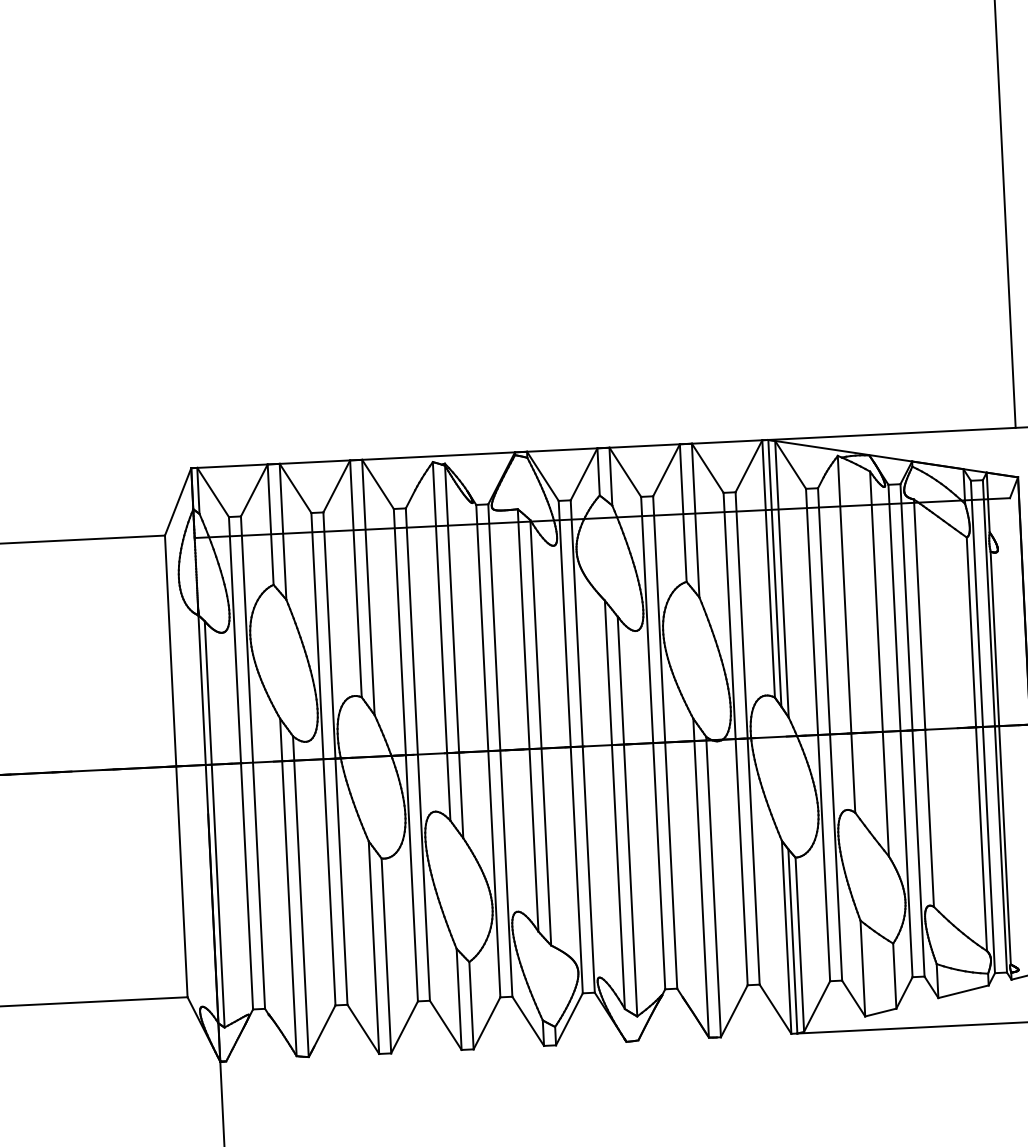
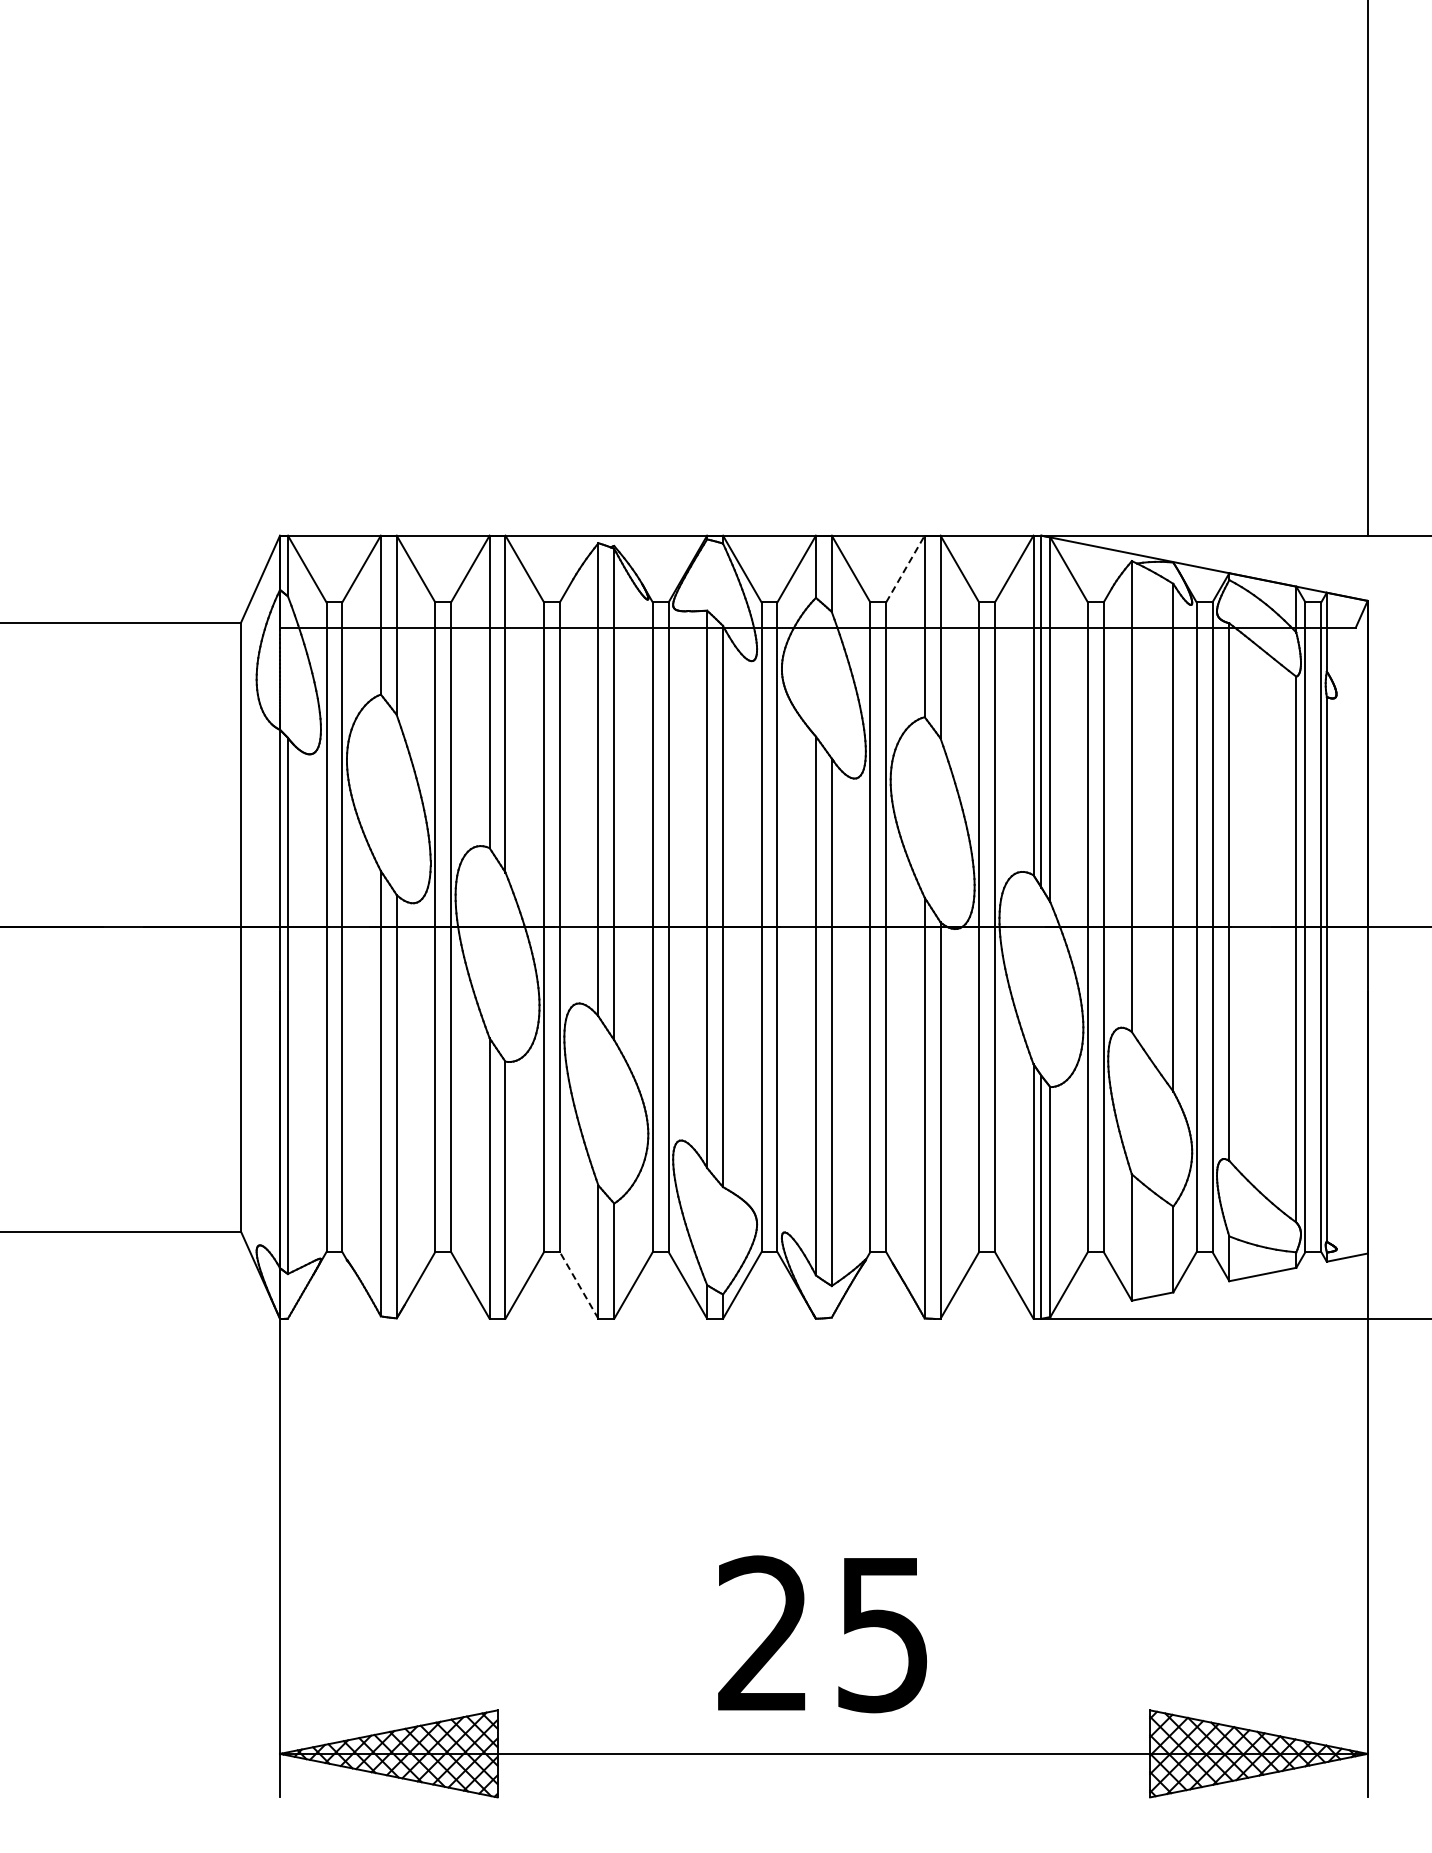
line: (666, 470) -> (905, 569), solid -> dashed
line: (446, 1025) -> (579, 1285), solid -> dashed

